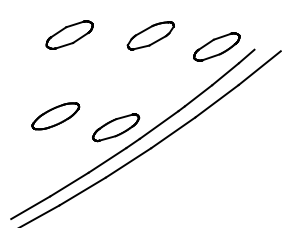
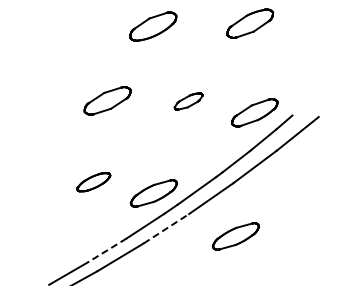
part: (150, 35) -> (188, 101), size x0.6
part: (55, 116) -> (93, 182), size x0.7
line: (128, 162) -> (166, 228), solid -> dashed
part: (197, 170) -> (235, 236), added
line: (69, 184) -> (107, 250), solid -> dashed

